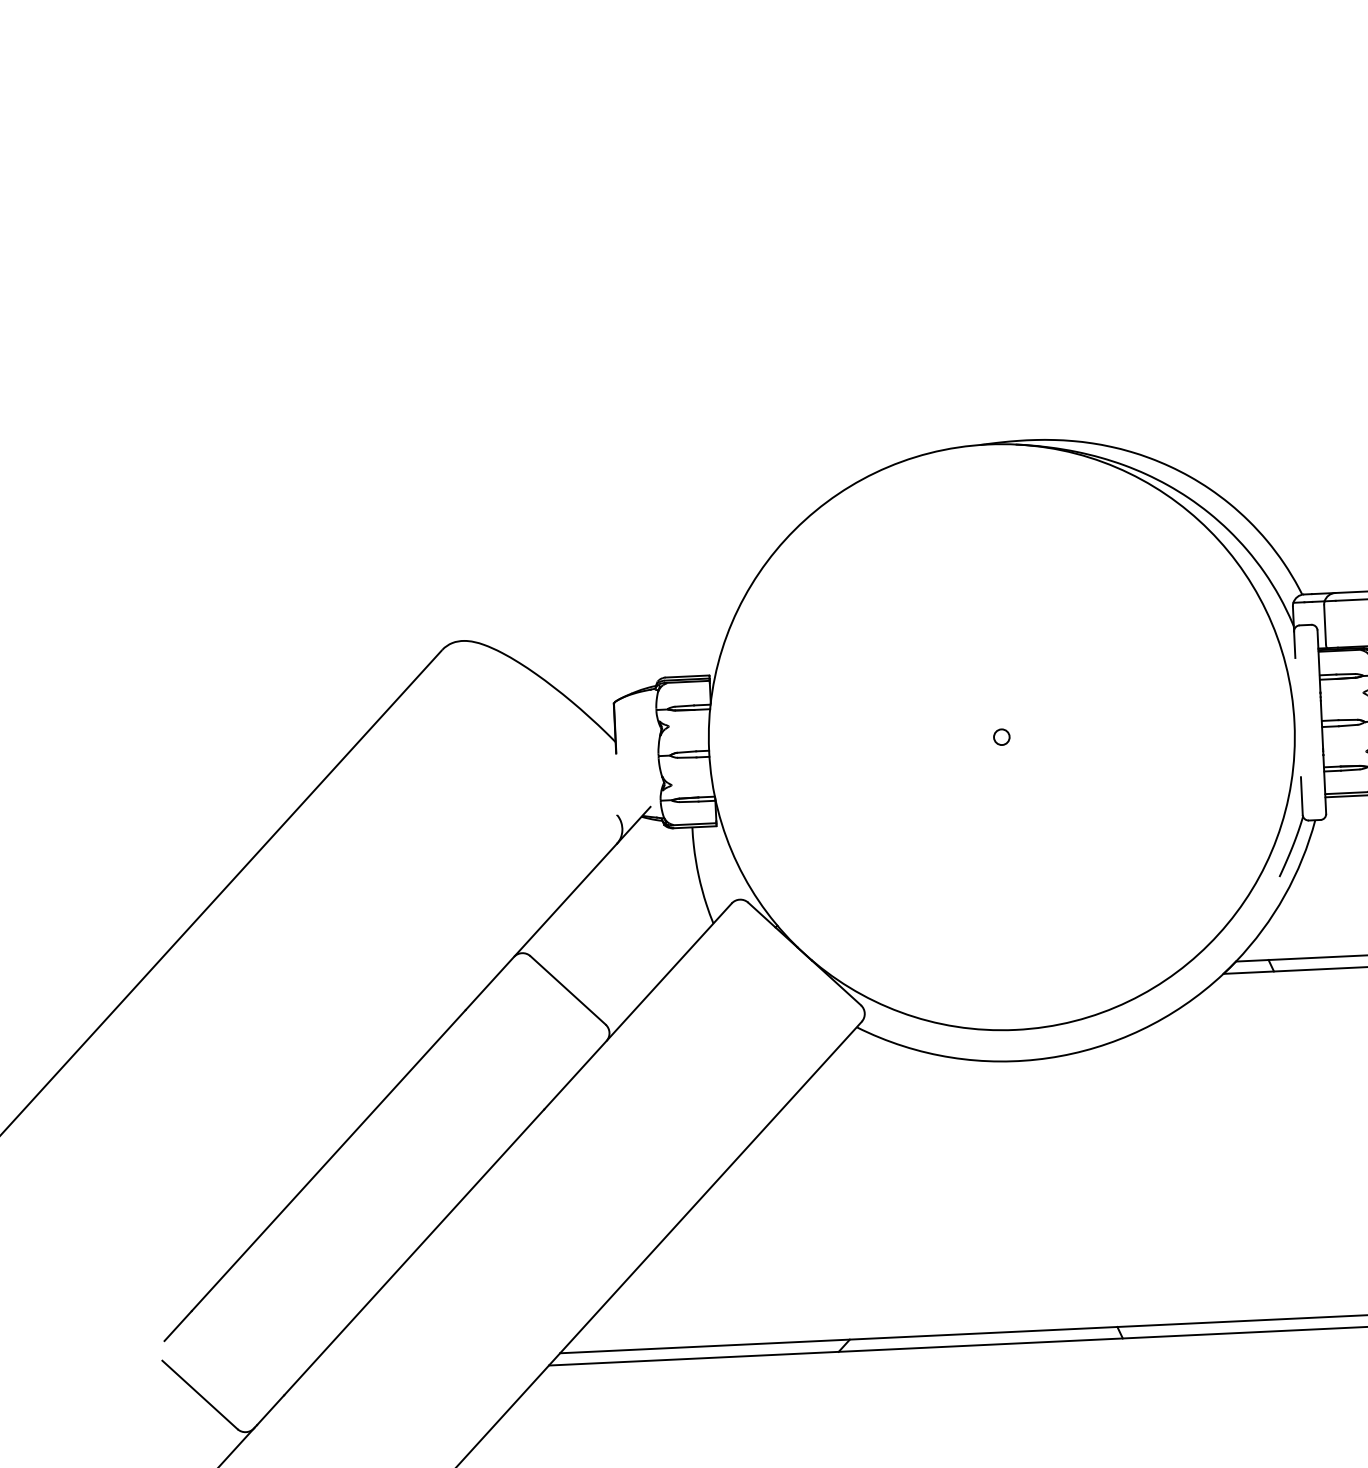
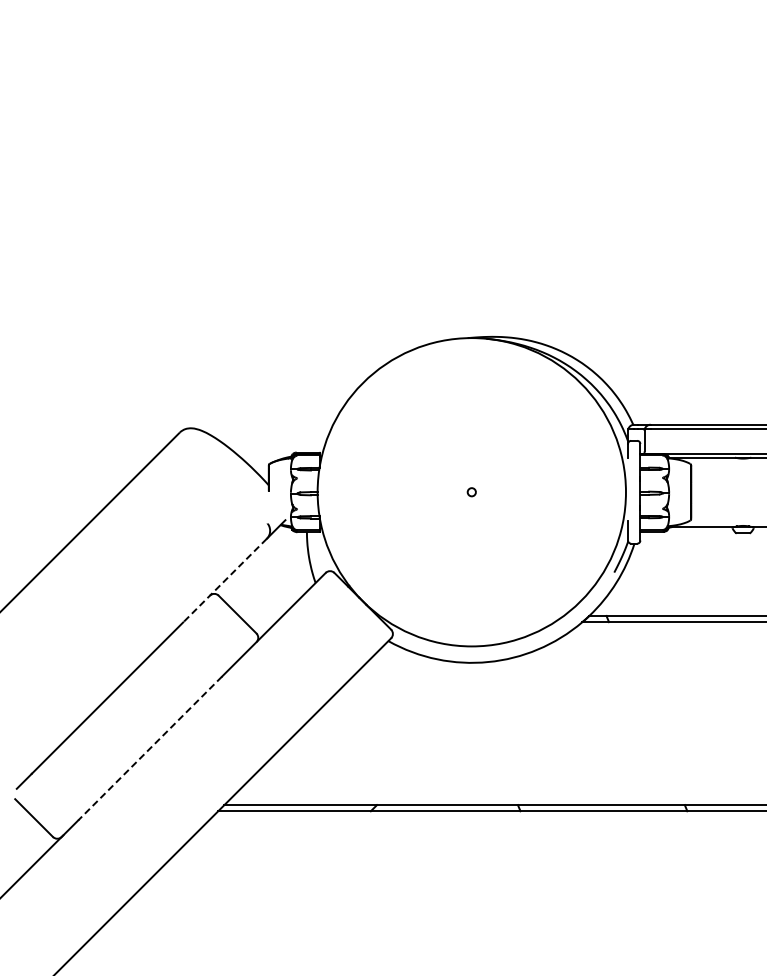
line: (540, 926) -> (224, 580), solid -> dashed
line: (414, 1252) -> (150, 748), solid -> dashed

